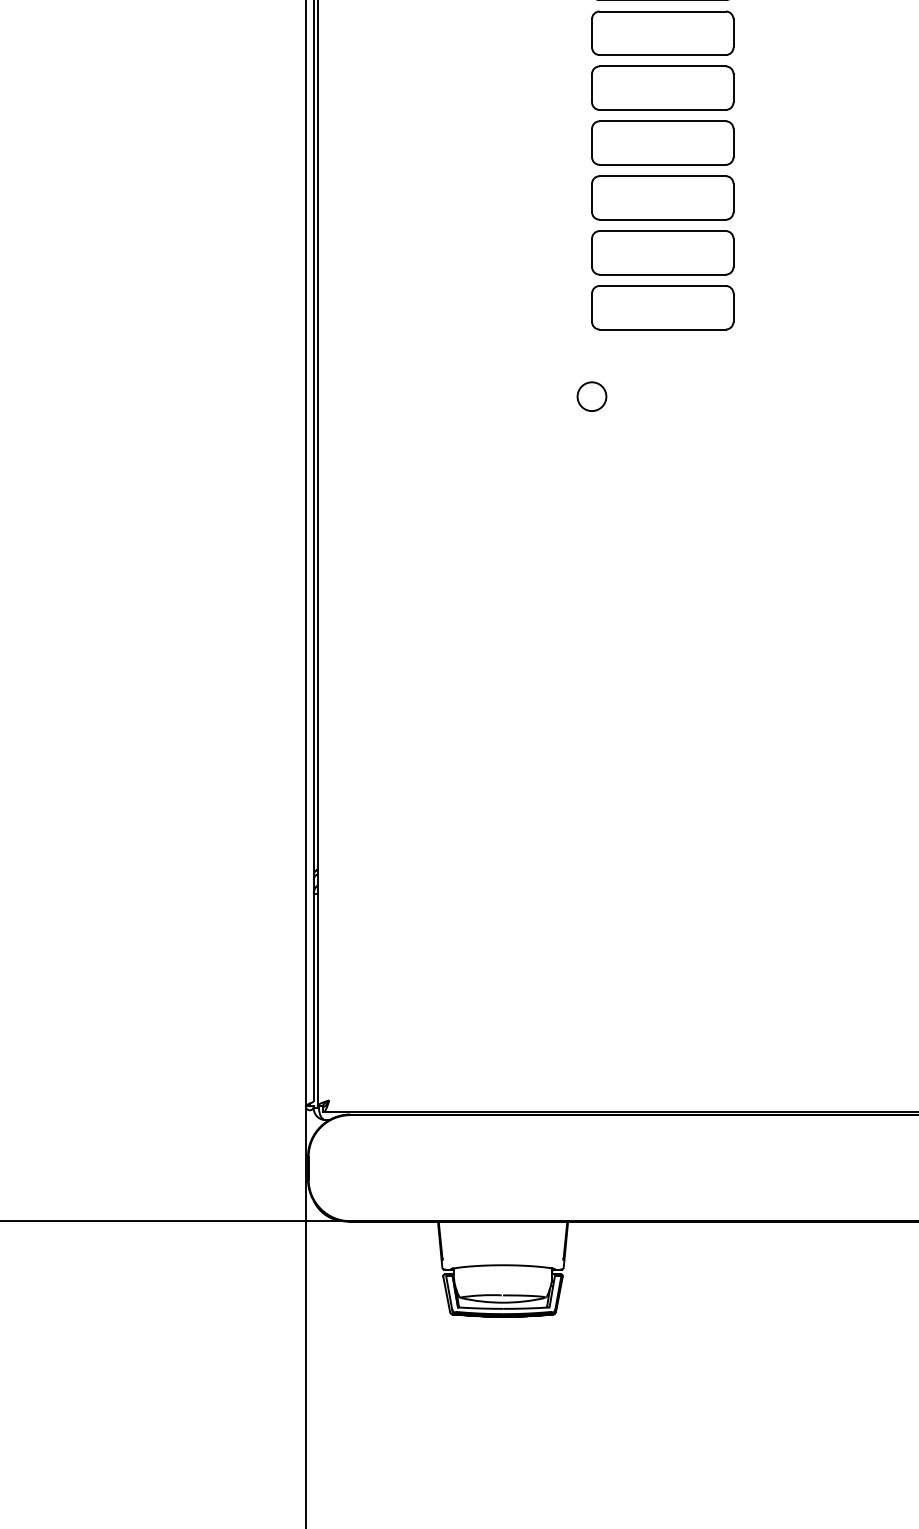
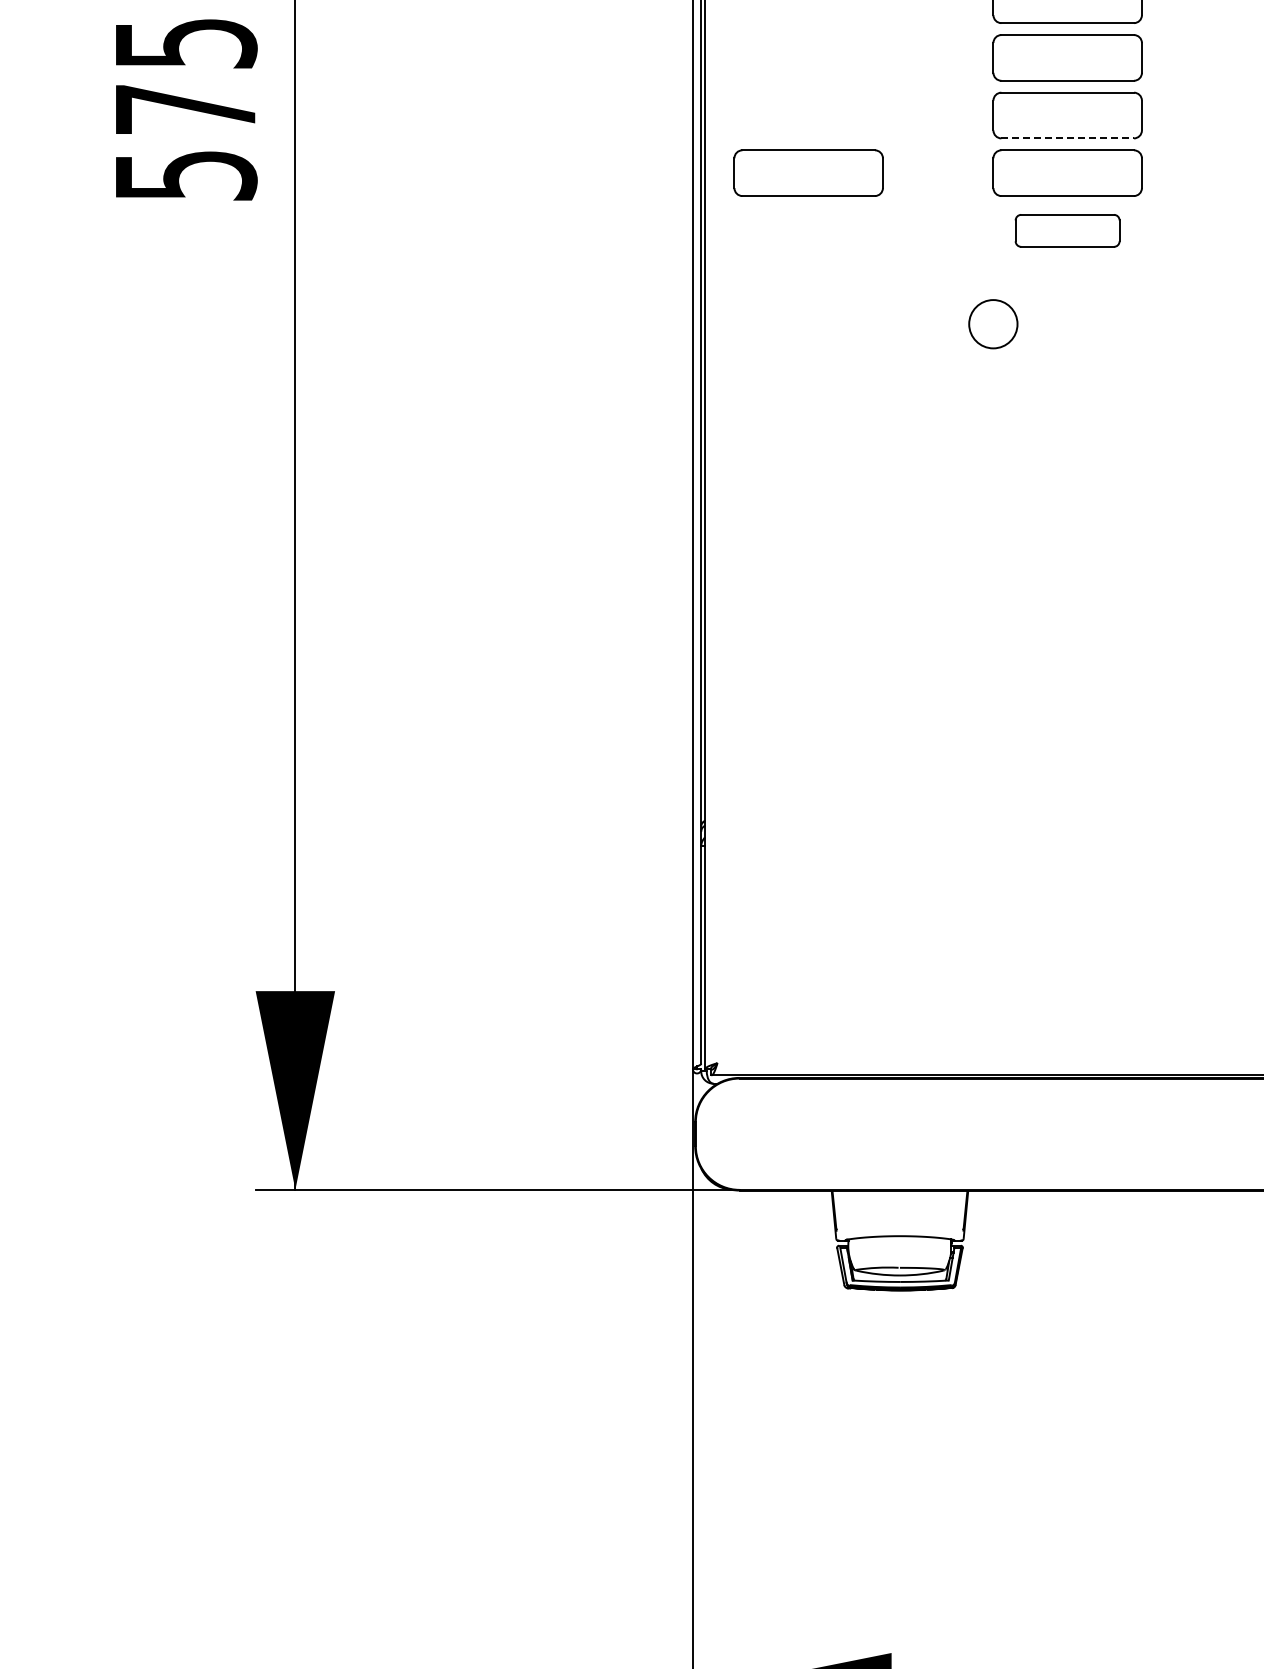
line: (663, 219) -> (1068, 138), solid -> dashed
part: (415, 252) -> (808, 172), added
part: (662, 307) -> (1067, 230), size x0.7
circle: (592, 396) -> (993, 324), size x1.6

